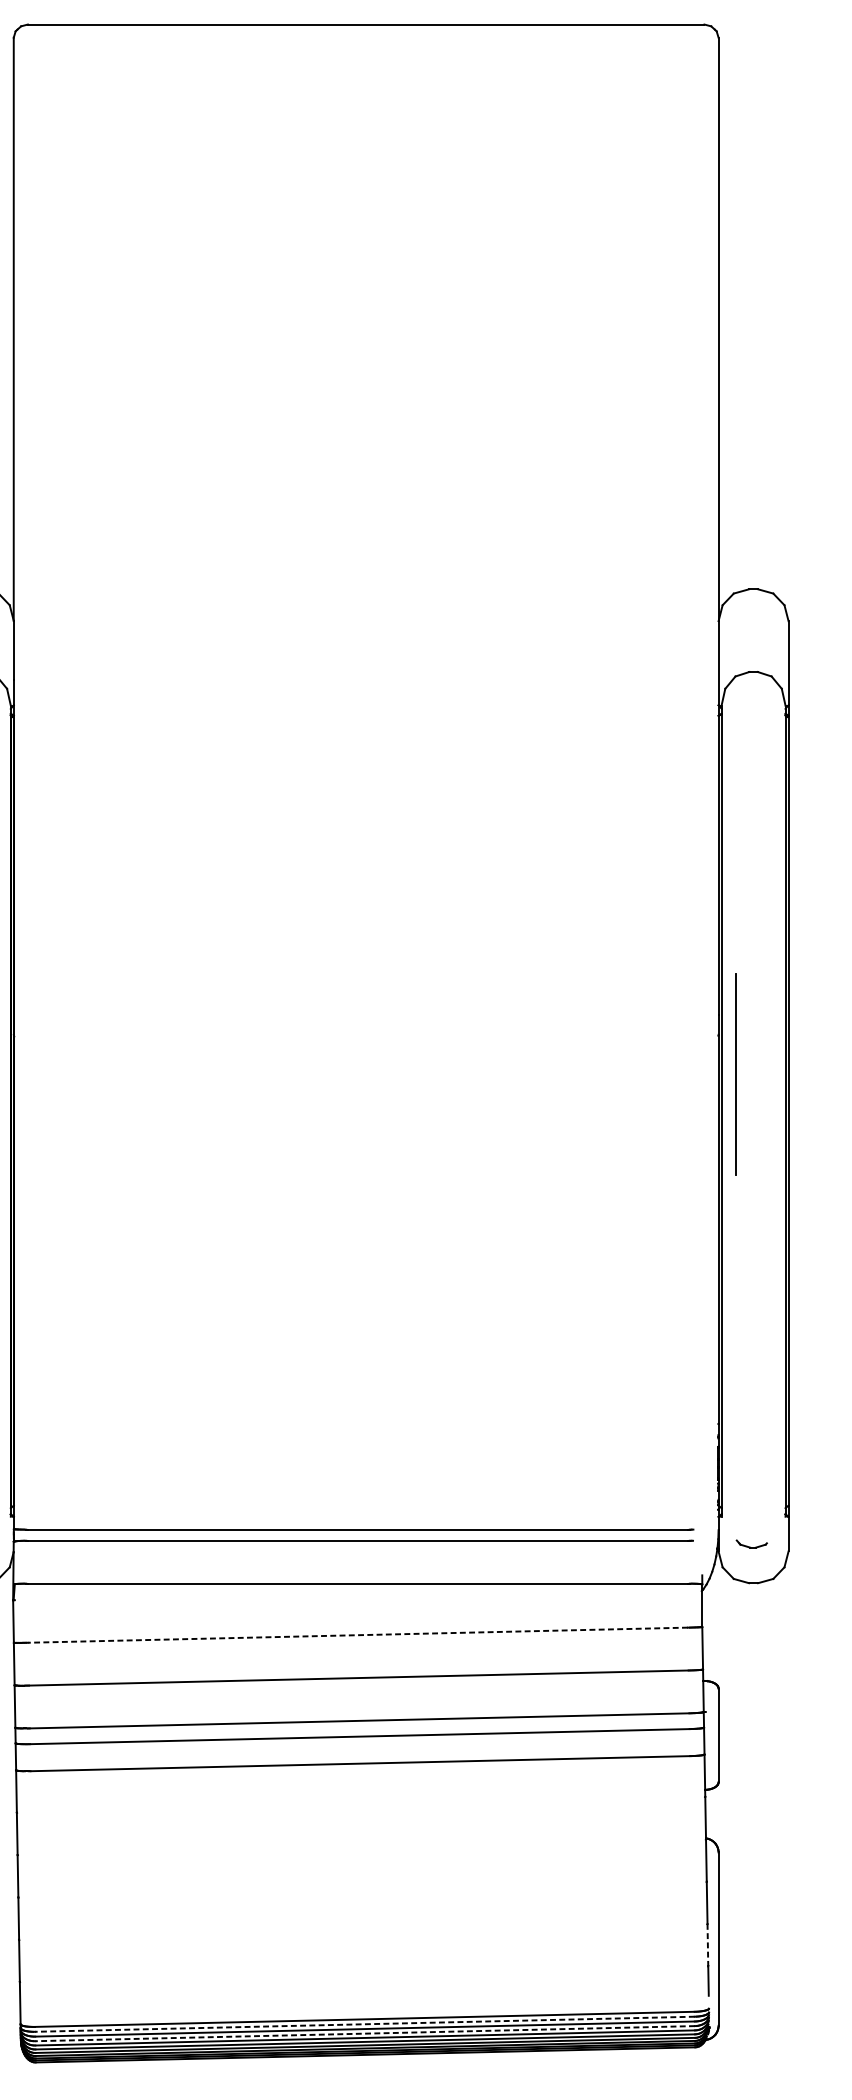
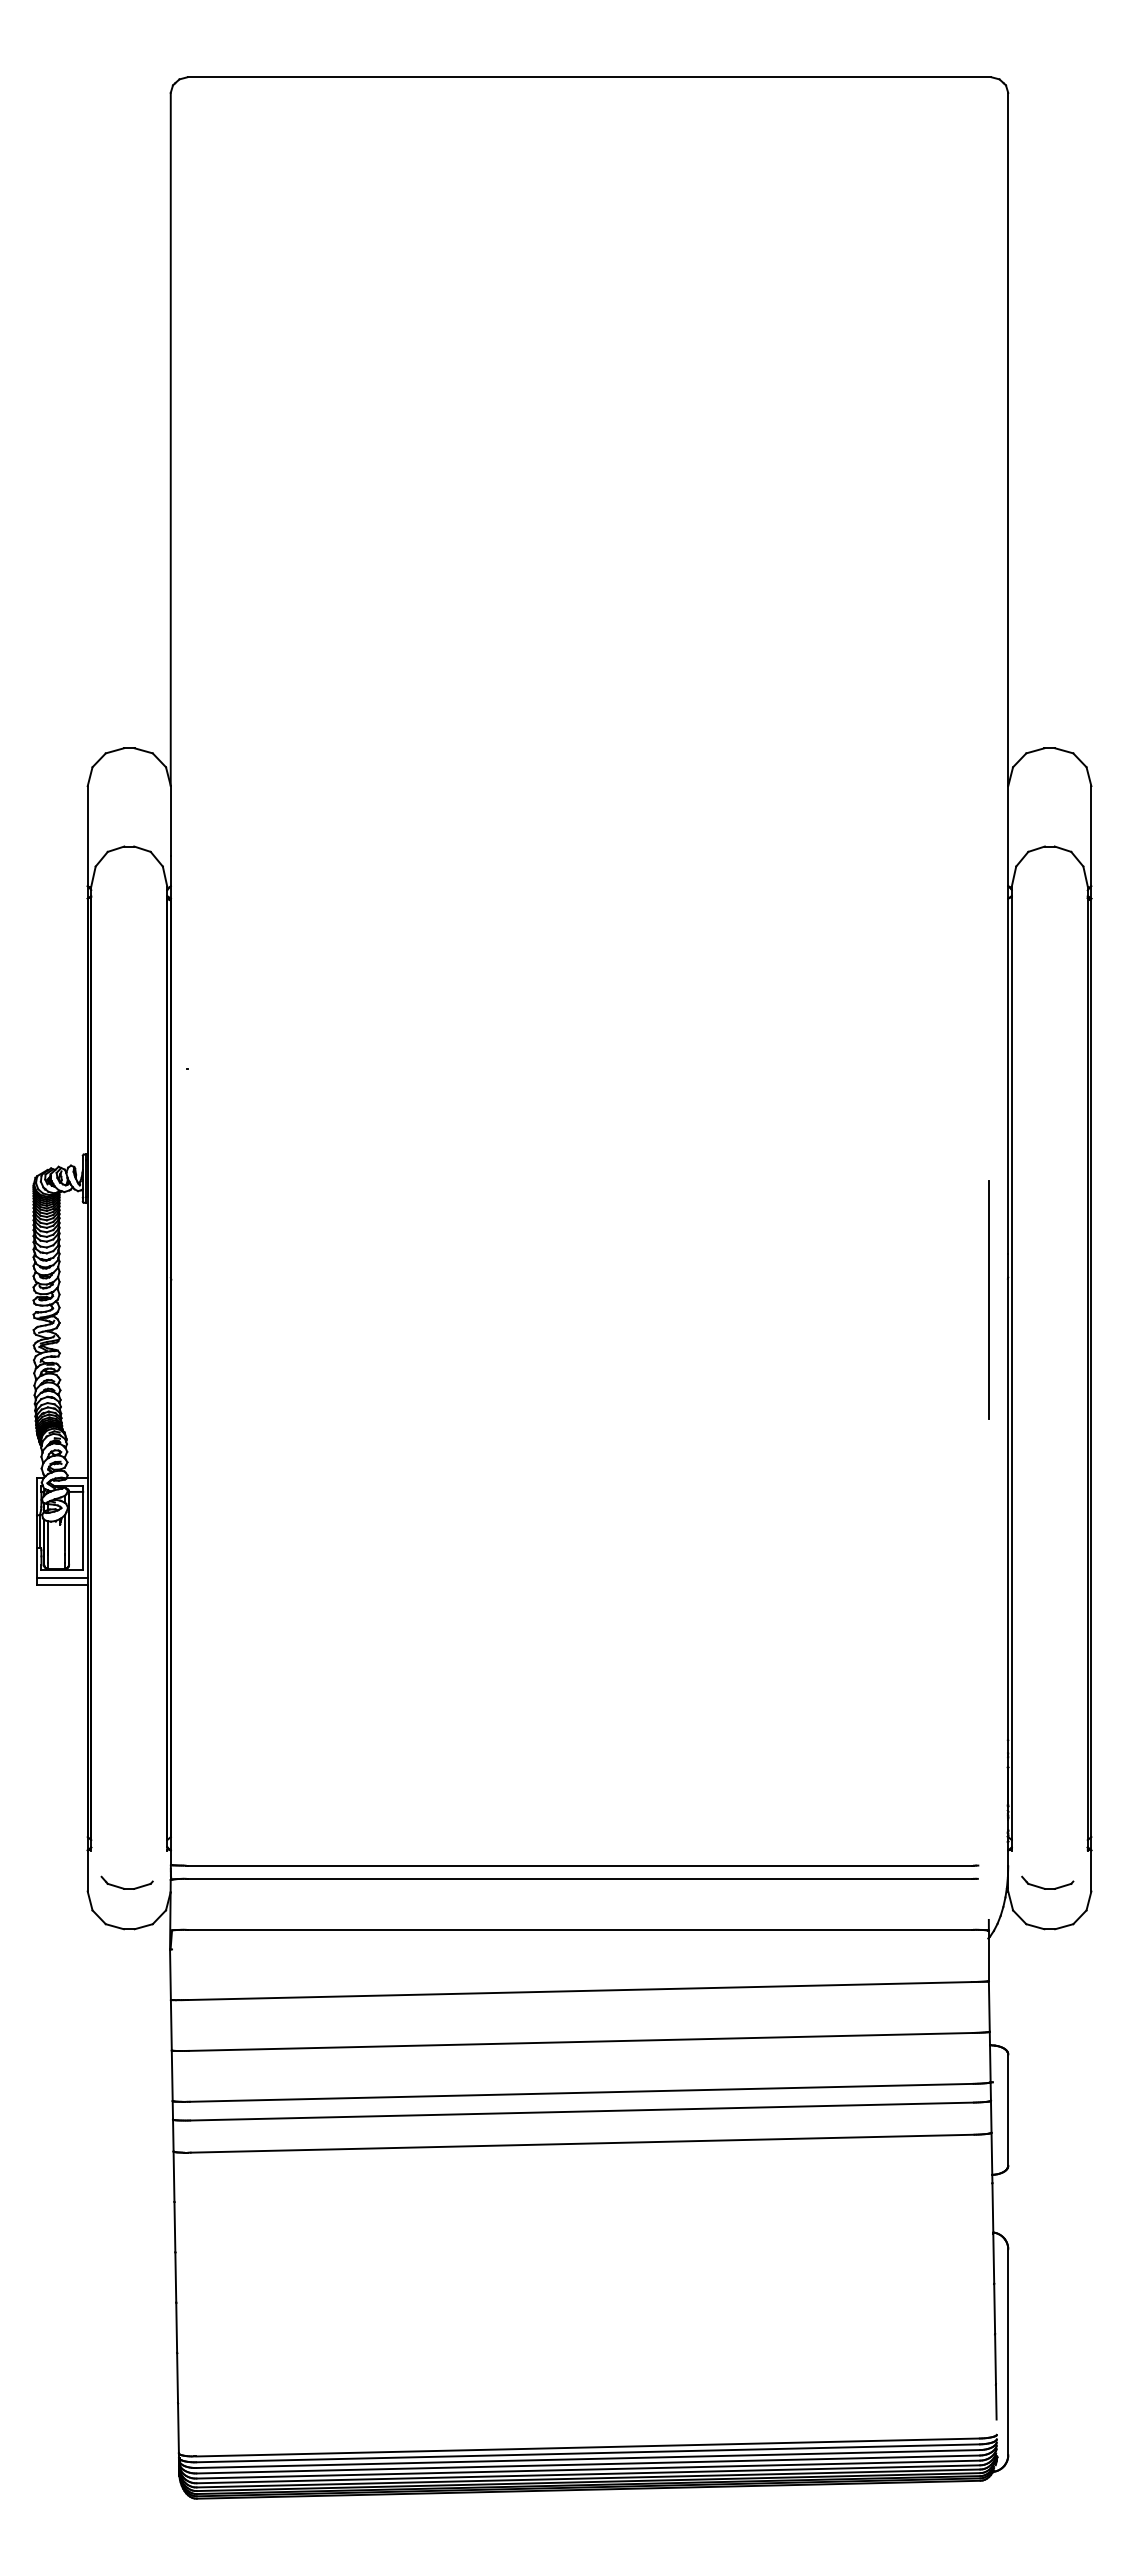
line: (735, 1074) -> (988, 1299), moved
part: (751, 1543) -> (1047, 1882), size x1.43
line: (357, 1635) -> (579, 1991), dashed -> solid
line: (707, 1945) -> (995, 2359), dashed -> solid
line: (365, 2024) -> (588, 2453), dashed -> solid
line: (365, 2033) -> (588, 2464), dashed -> solid

